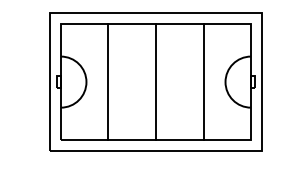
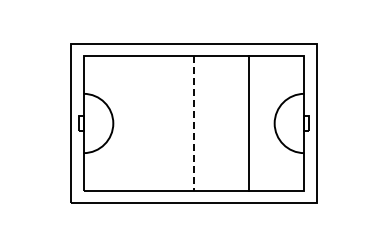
line: (108, 82) -> (138, 123), removed
line: (156, 82) -> (194, 123), solid -> dashed

